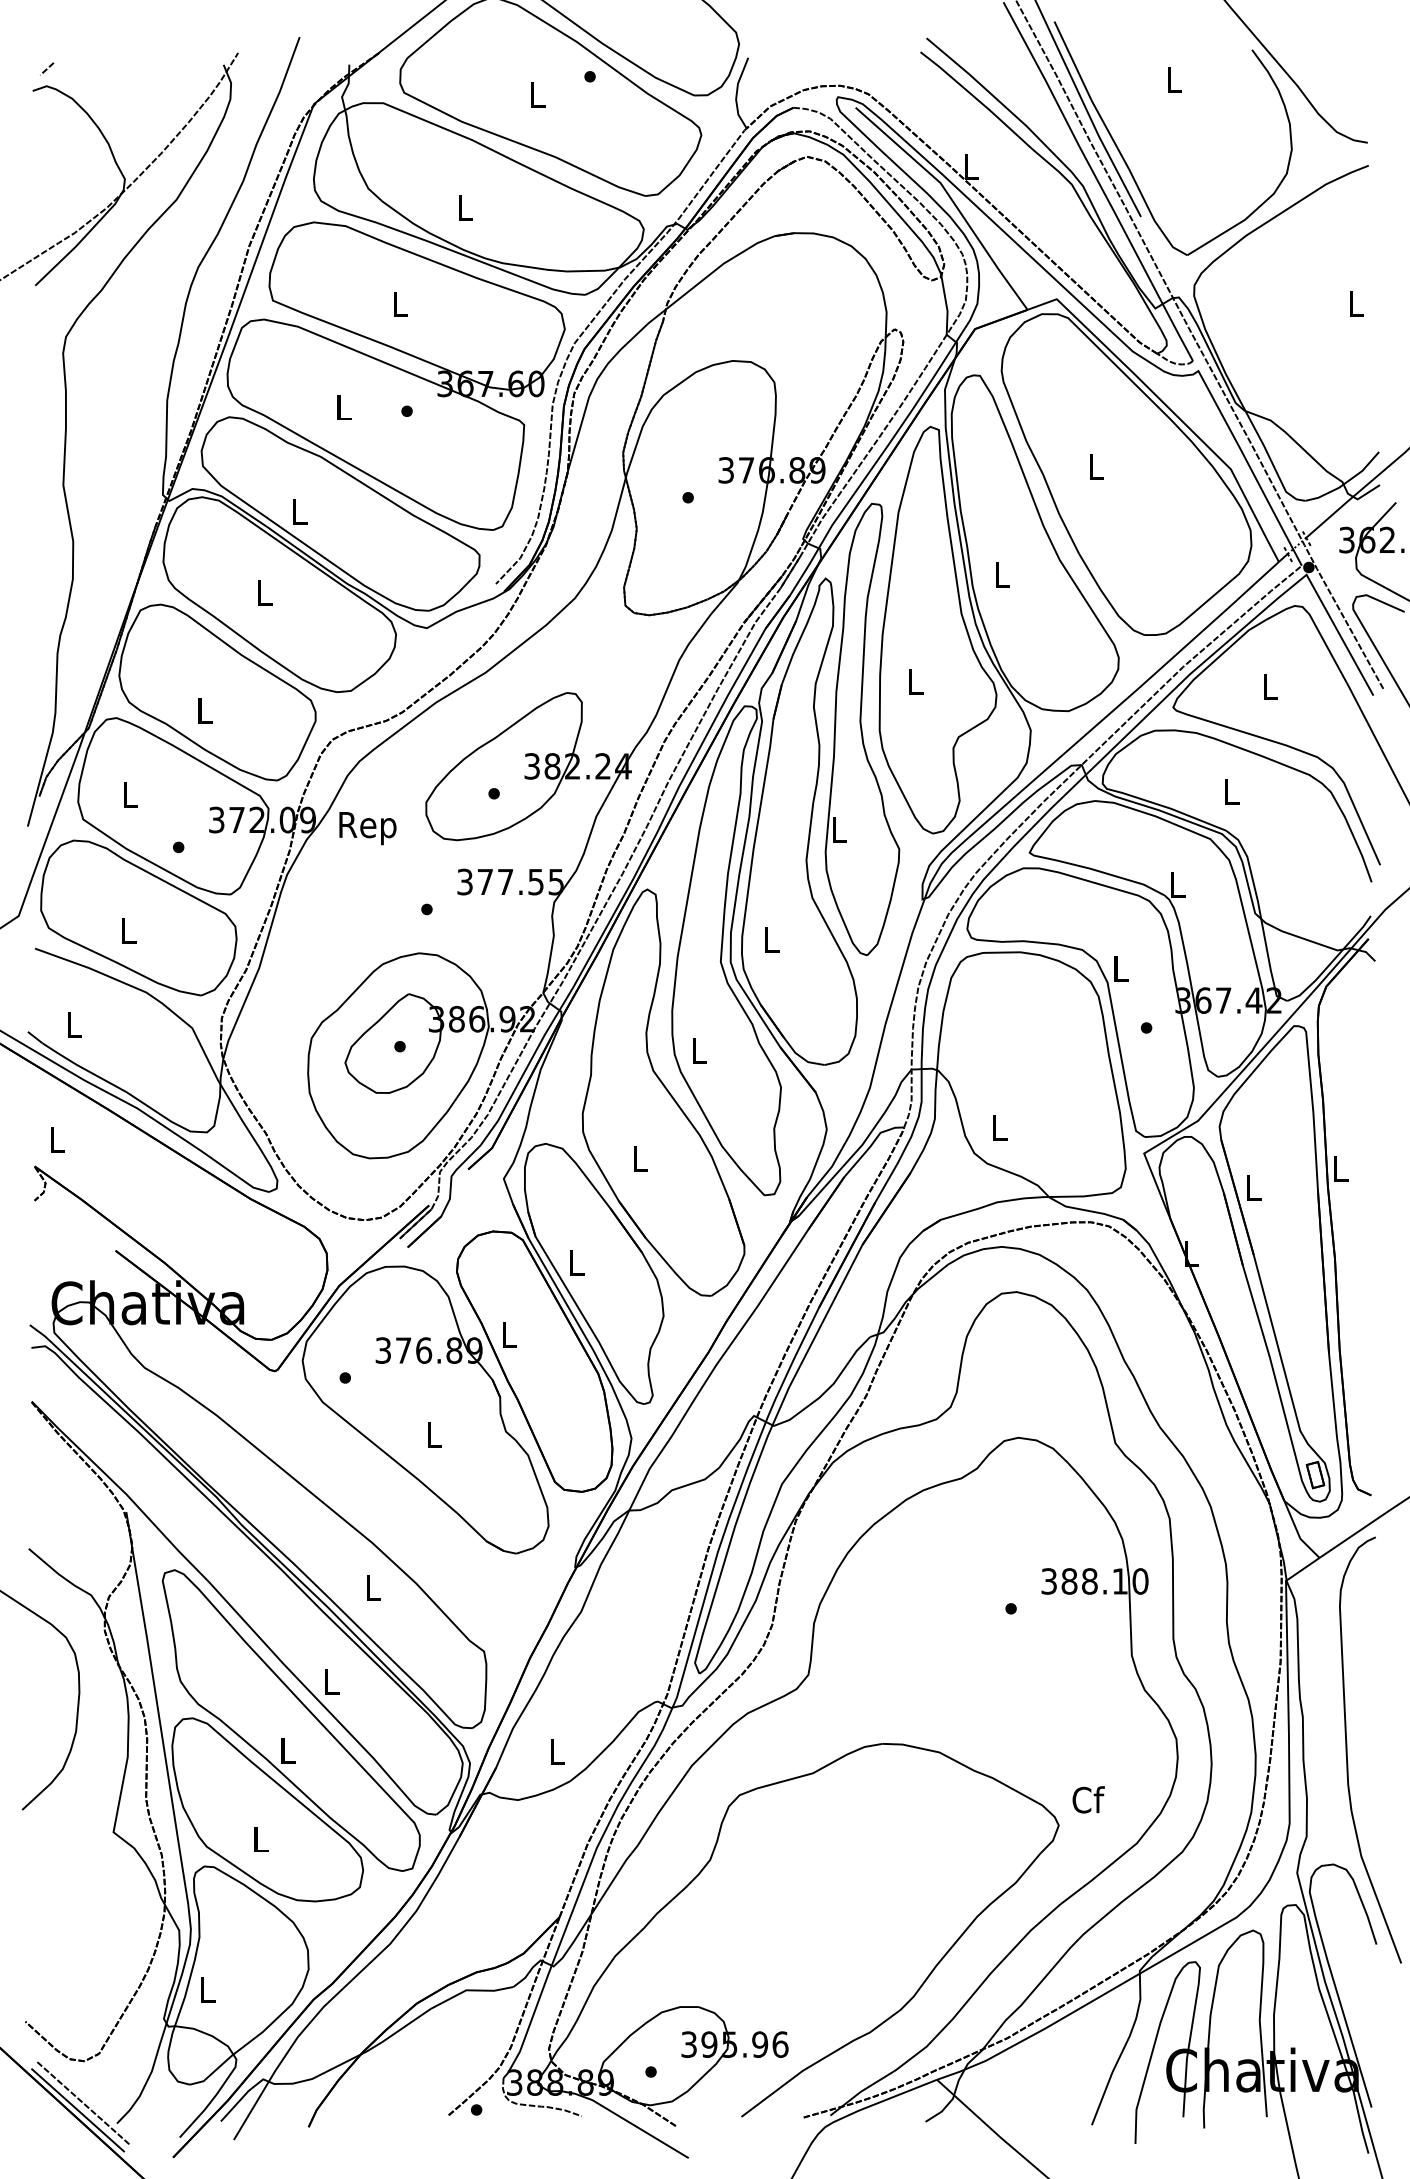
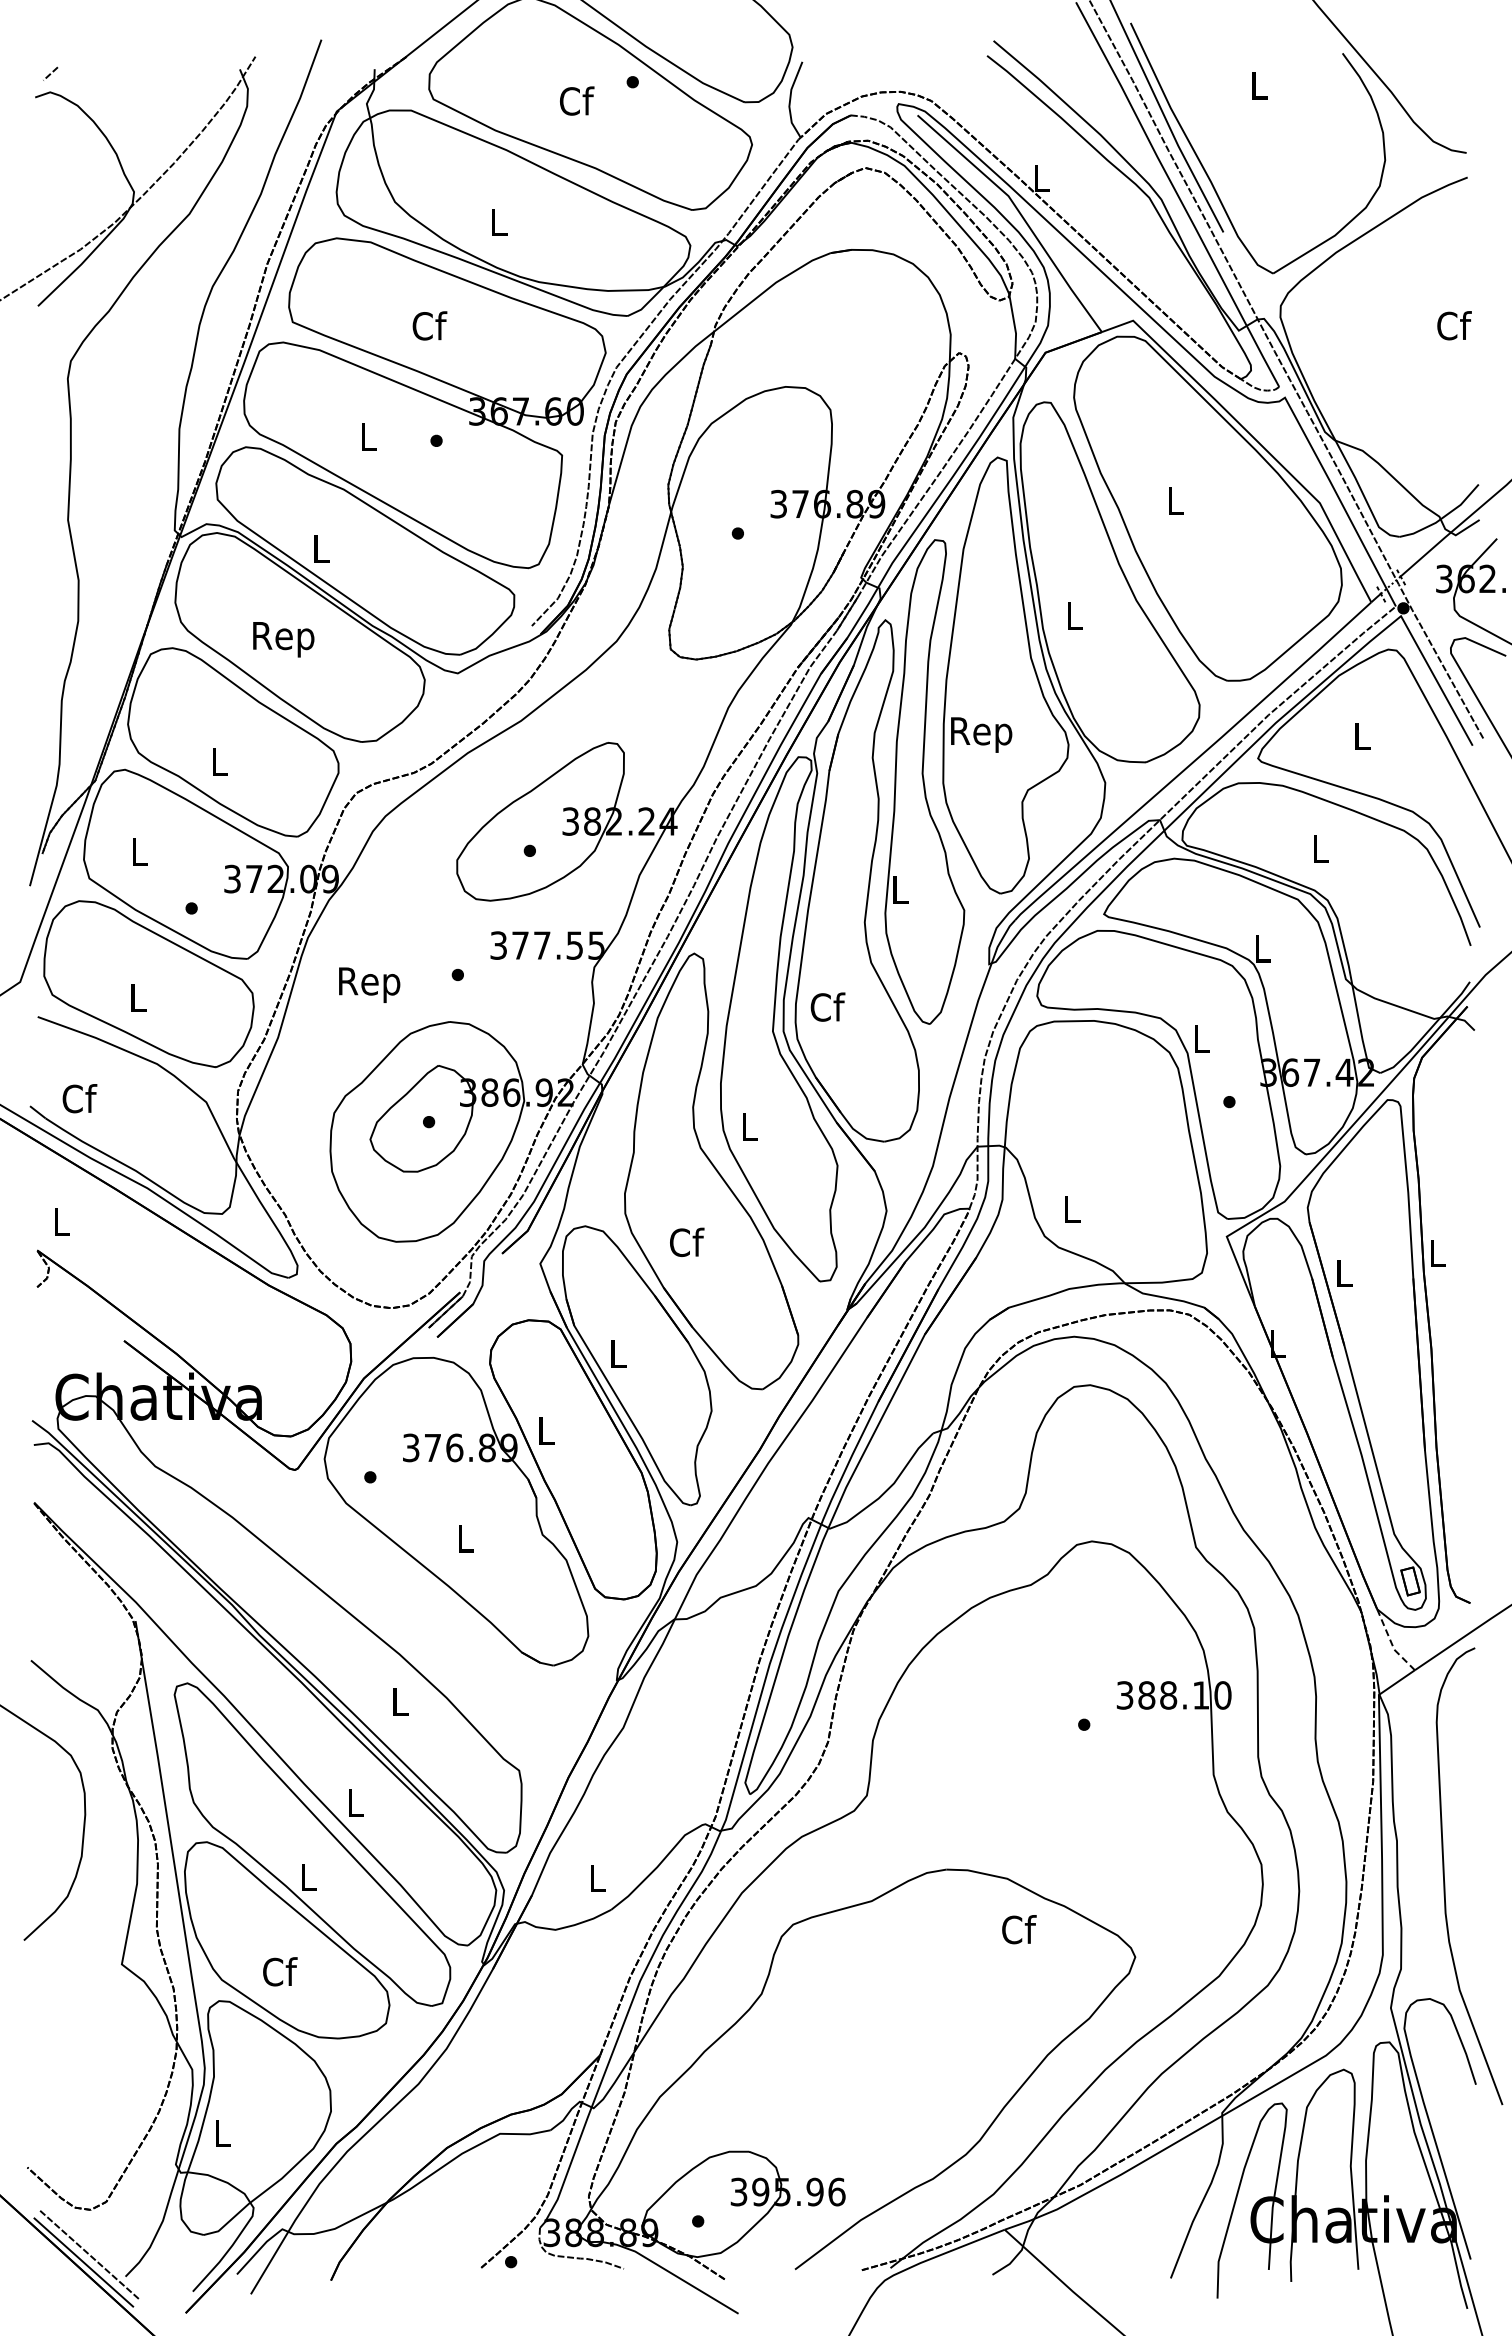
text: (537, 93) -> (576, 100), L -> Cf
text: (400, 303) -> (429, 325), L -> Cf
text: (1356, 303) -> (1454, 325), L -> Cf
text: (264, 596) -> (283, 639), L -> Rep
text: (915, 685) -> (981, 734), L -> Rep
text: (367, 827) -> (369, 984), moved
text: (771, 938) -> (827, 1006), L -> Cf
text: (74, 1024) -> (79, 1098), L -> Cf
text: (641, 1158) -> (687, 1242), L -> Cf
line: (1298, 1533) -> (1392, 1644), solid -> dashed
text: (1088, 1799) -> (1019, 1929), moved
text: (261, 1838) -> (280, 1971), L -> Cf

